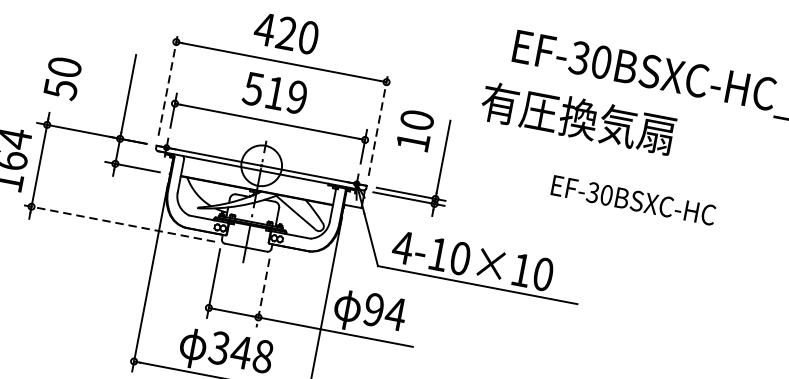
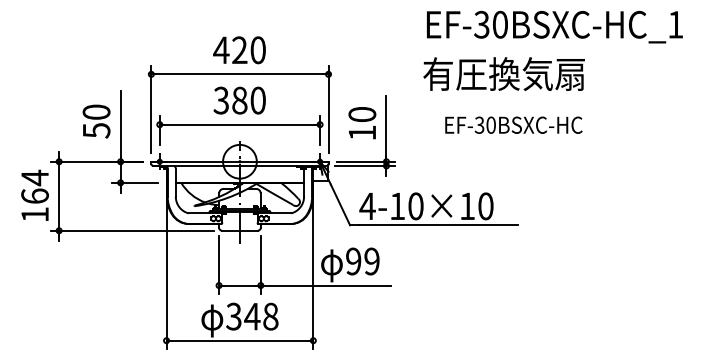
text: (62, 78) -> (96, 121), moved
line: (168, 83) -> (151, 109), dashed -> solid
text: (275, 93) -> (239, 100), 519 -> 380
text: (577, 118) -> (503, 74), moved
line: (378, 123) -> (328, 109), dashed -> solid
text: (415, 130) -> (362, 123), moved
text: (633, 199) -> (513, 124), moved
line: (118, 223) -> (132, 230), dashed -> solid
line: (262, 293) -> (260, 265), dashed -> solid
text: (395, 313) -> (371, 261), 94 -> 99

